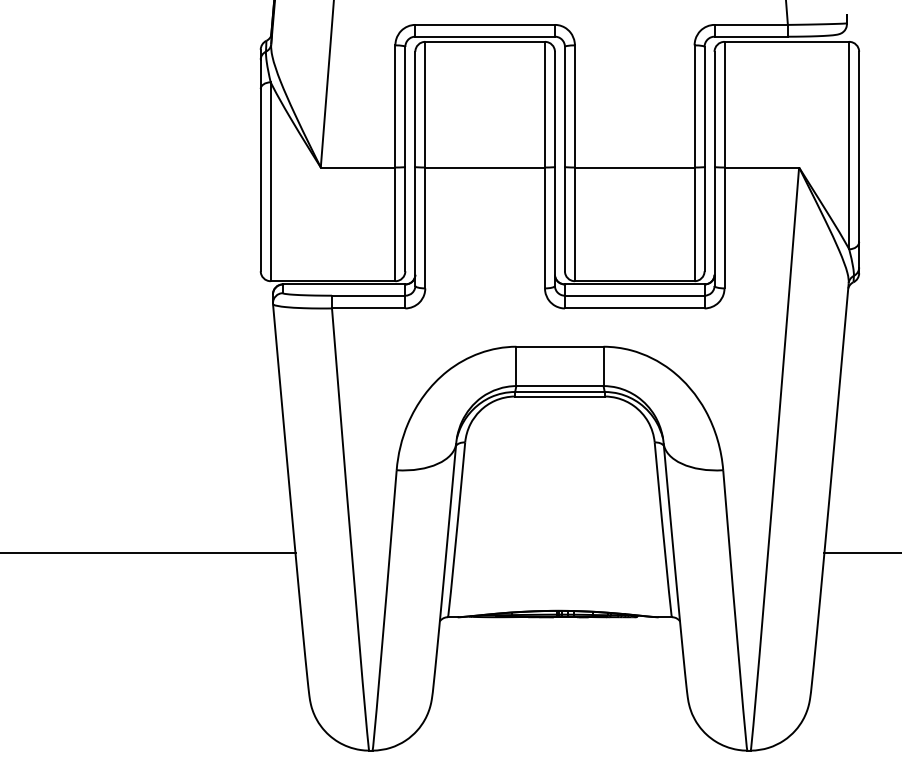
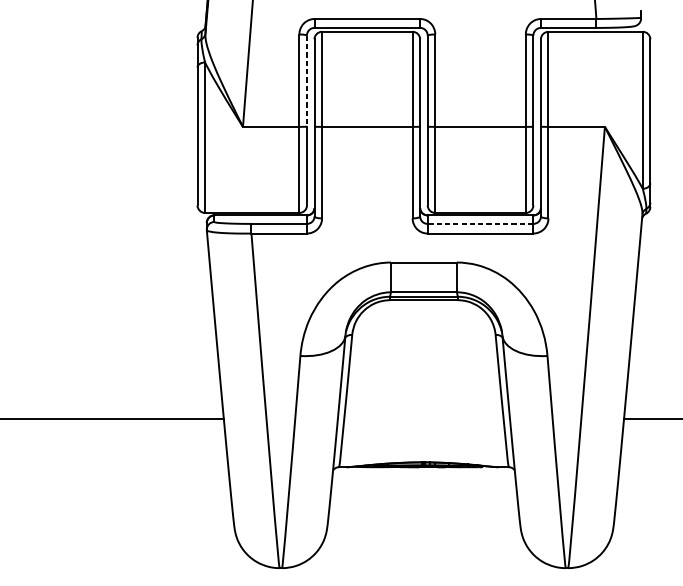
line: (405, 107) -> (307, 81), solid -> dashed
line: (634, 295) -> (480, 223), solid -> dashed

